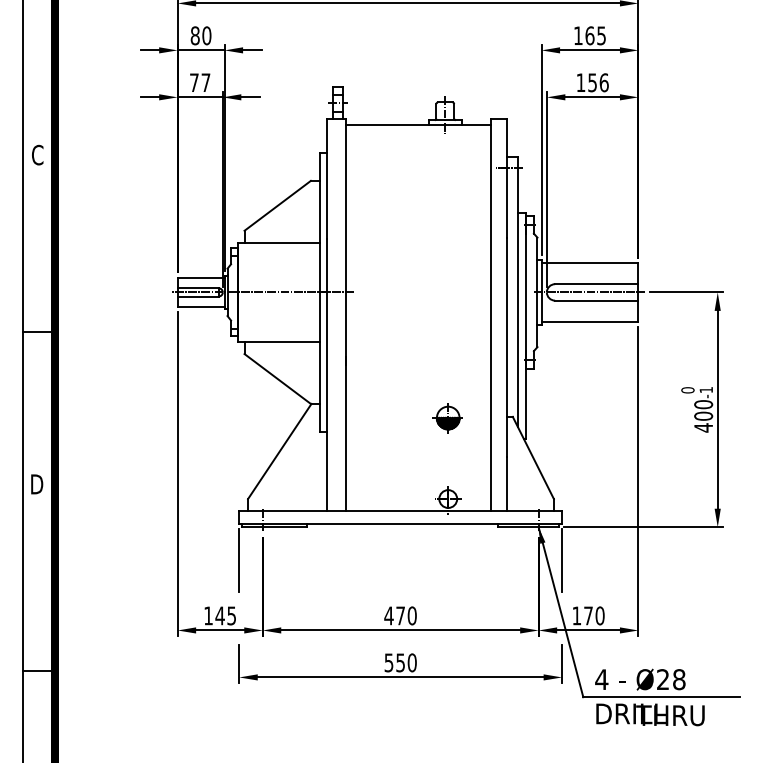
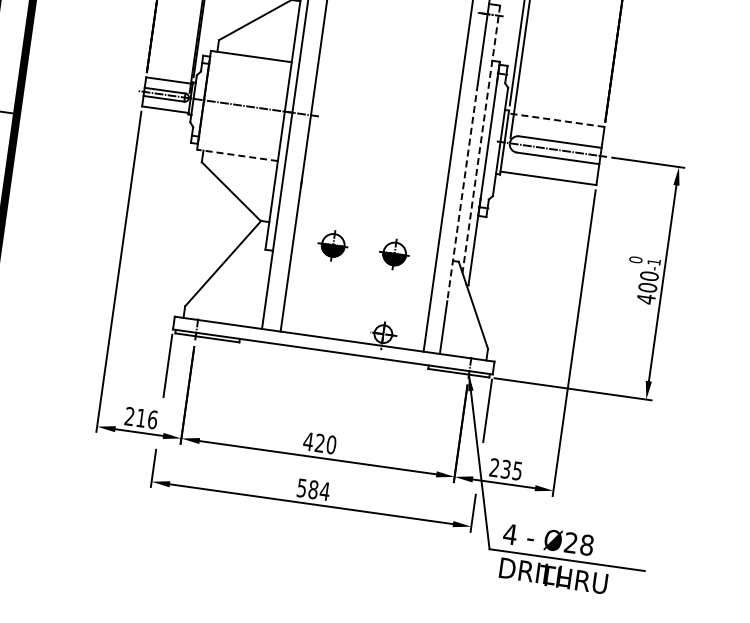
line: (589, 263) -> (556, 120), solid -> dashed
line: (518, 292) -> (481, 139), solid -> dashed
line: (278, 342) -> (237, 155), solid -> dashed
line: (506, 347) -> (462, 192), solid -> dashed
part: (385, 418) -> (332, 245), added
text: (220, 615) -> (141, 417), 145 -> 216
text: (400, 615) -> (319, 442), 470 -> 420
text: (588, 615) -> (506, 469), 170 -> 235
text: (406, 662) -> (319, 490), 550 -> 584

